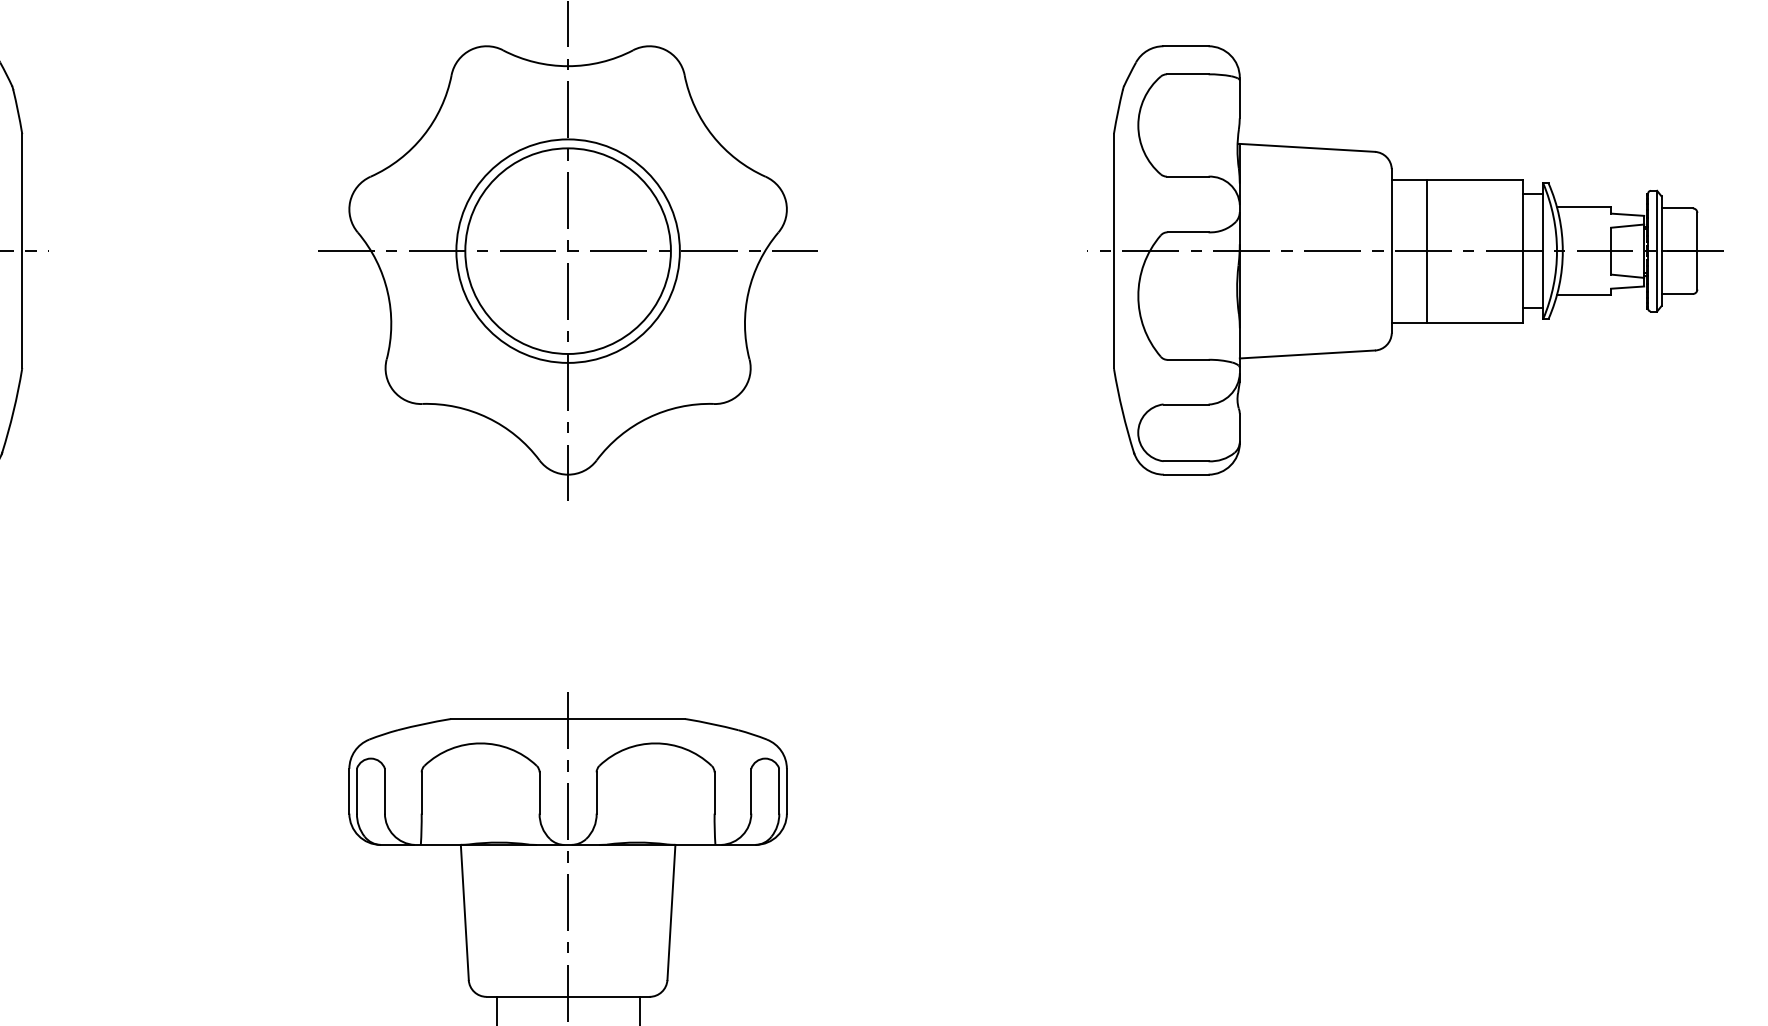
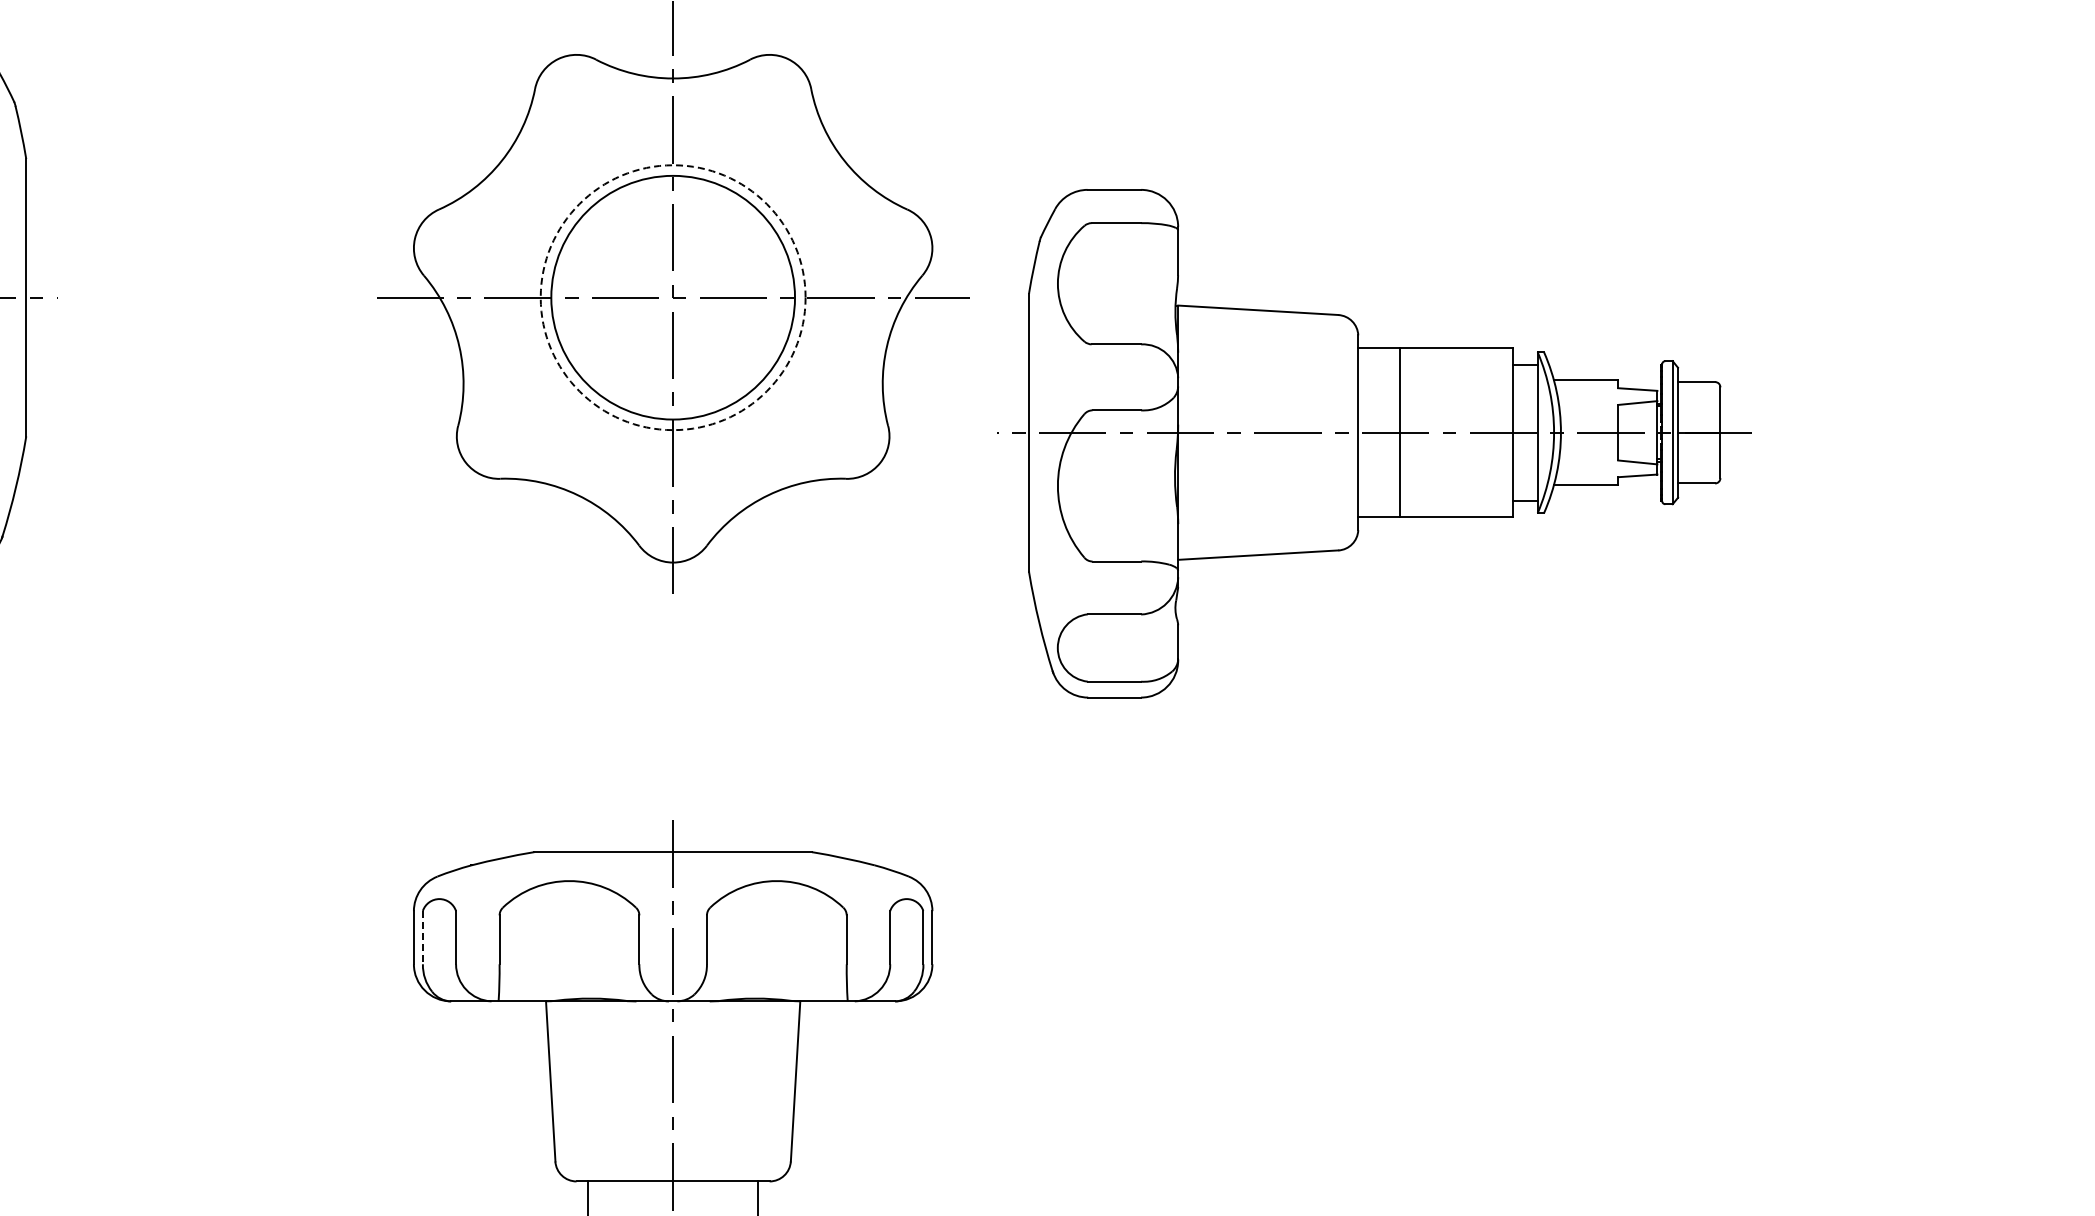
circle: (567, 251) -> (672, 297), solid -> dashed
part: (1405, 260) -> (1374, 443), moved
line: (356, 791) -> (422, 937), solid -> dashed

